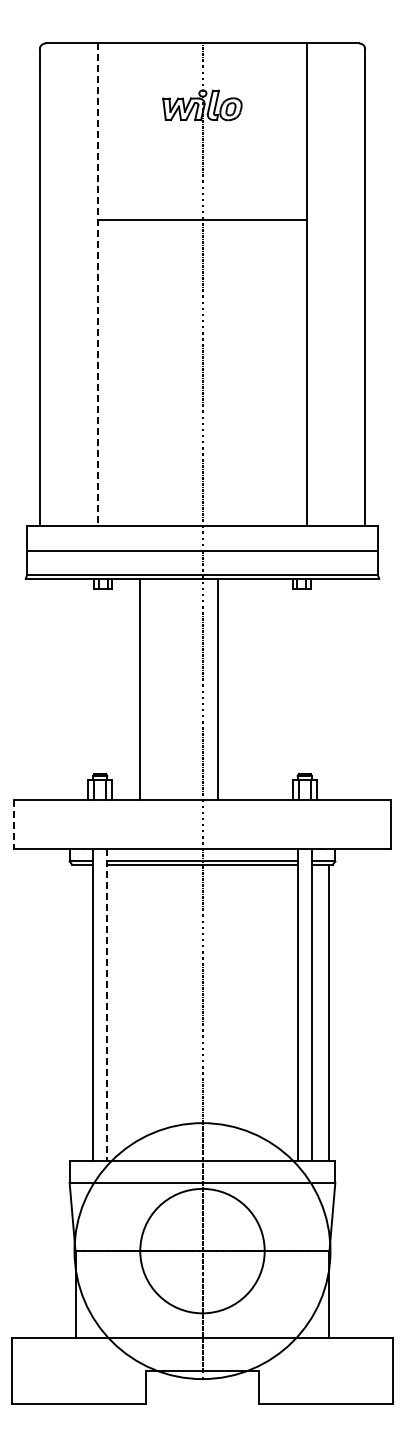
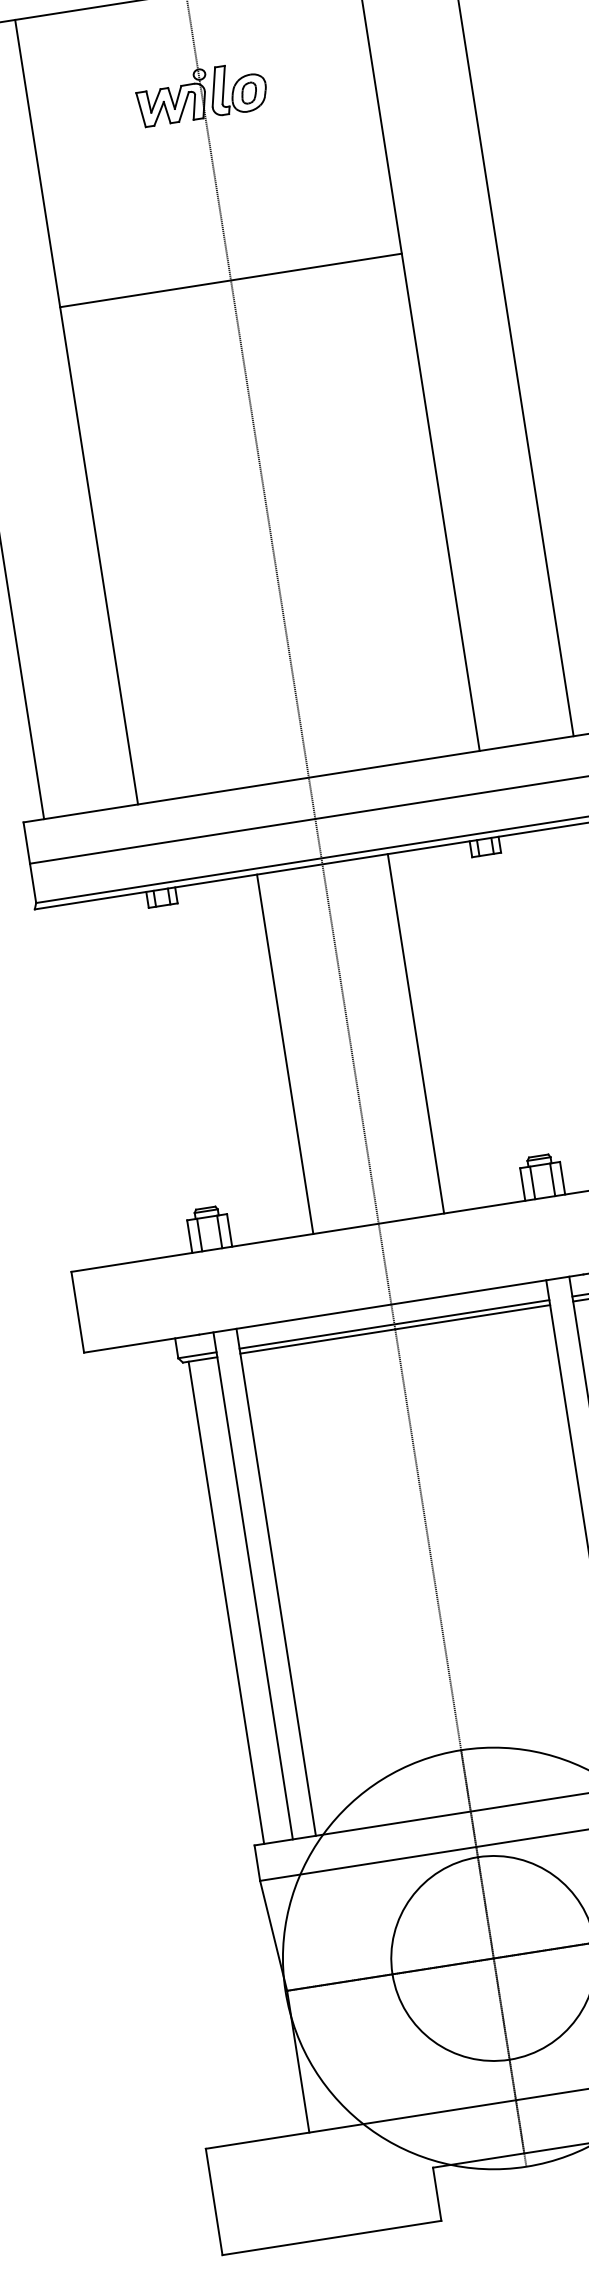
line: (97, 284) -> (76, 412), dashed -> solid
line: (140, 688) -> (285, 1053), moved
line: (217, 688) -> (415, 1032), moved
line: (13, 824) -> (77, 1312), dashed -> solid
line: (107, 1005) -> (276, 1582), dashed -> solid
line: (75, 1012) -> (226, 1602), added

